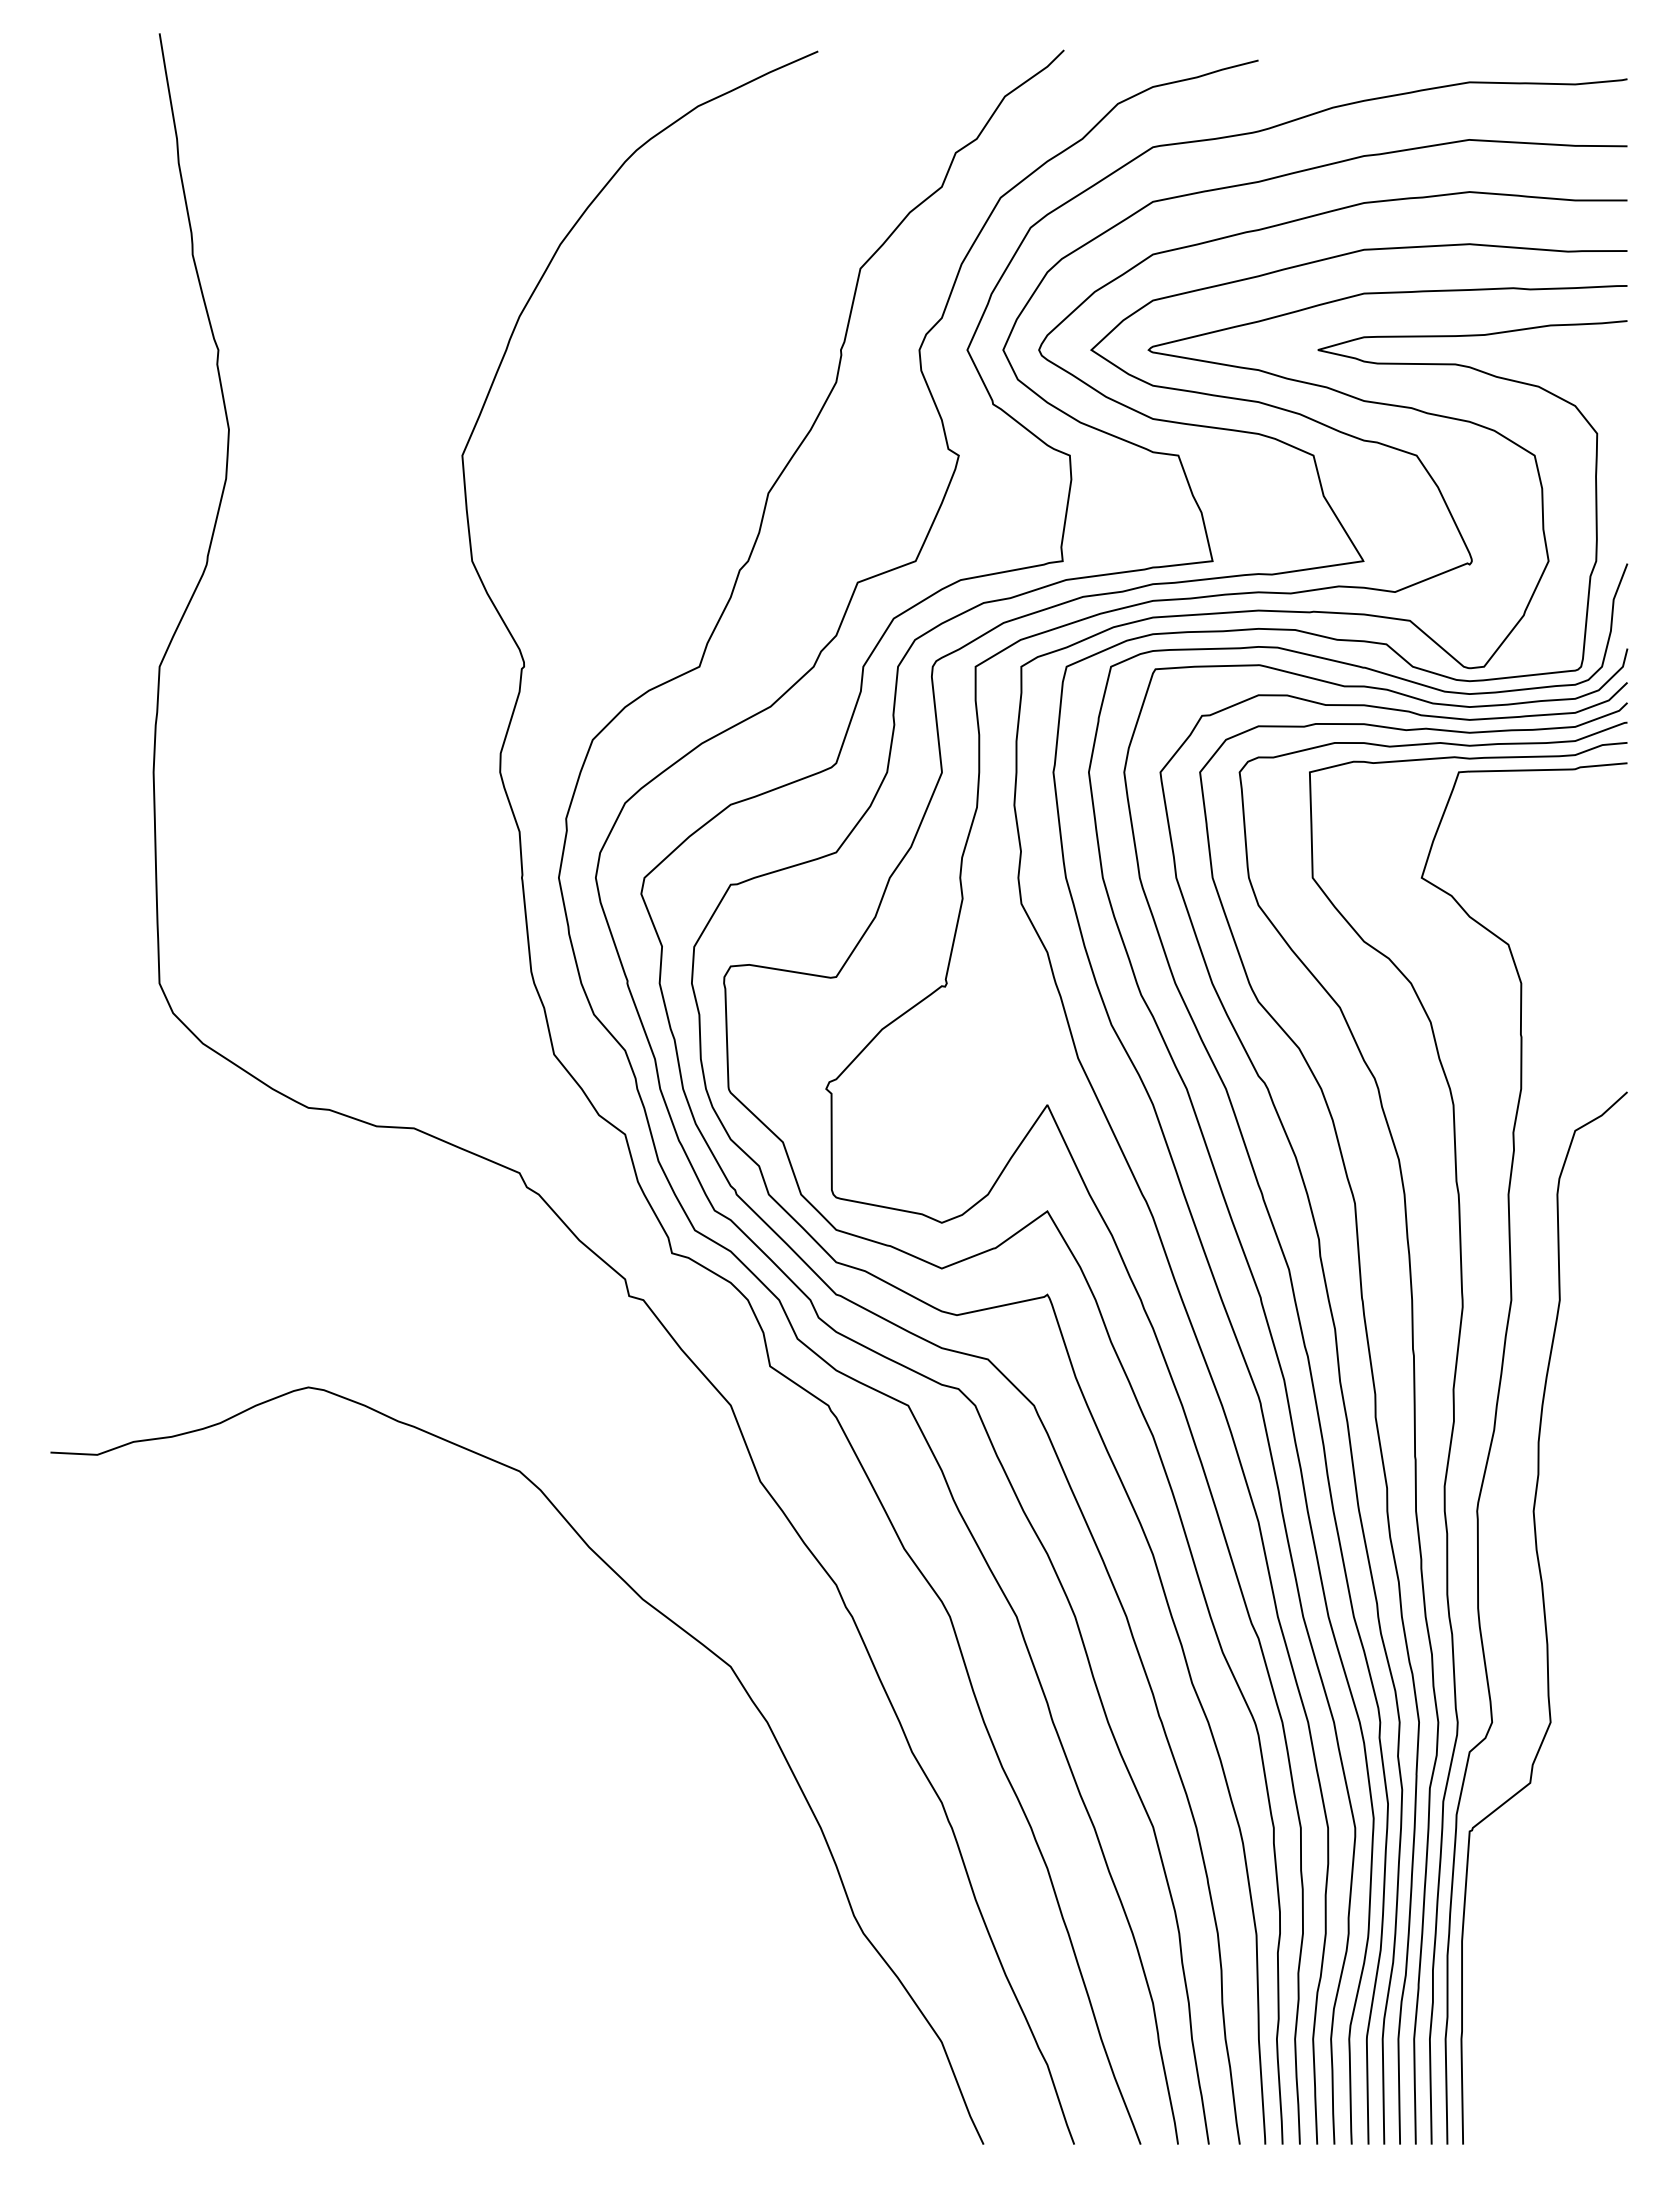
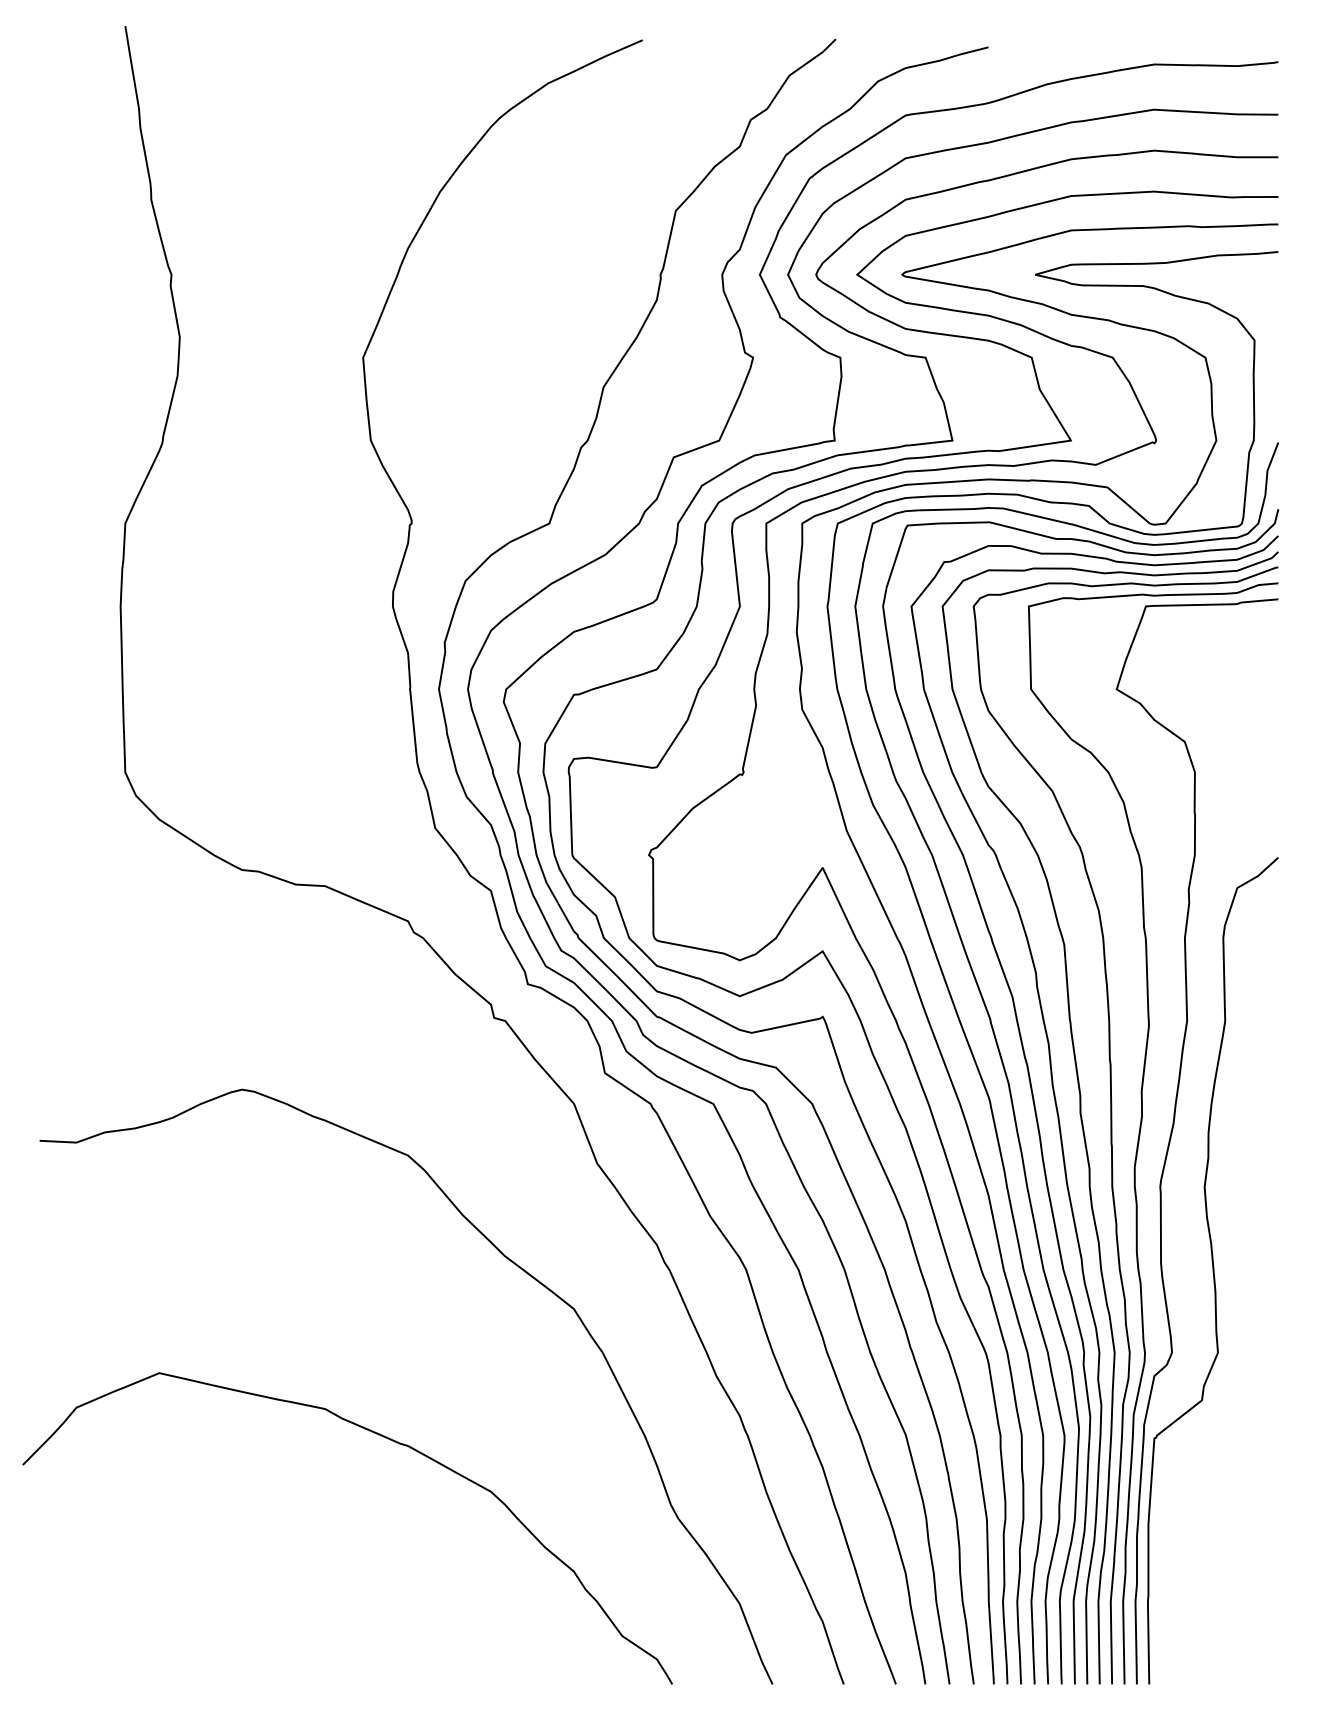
curve: (491, 1831) -> (386, 1438), added

